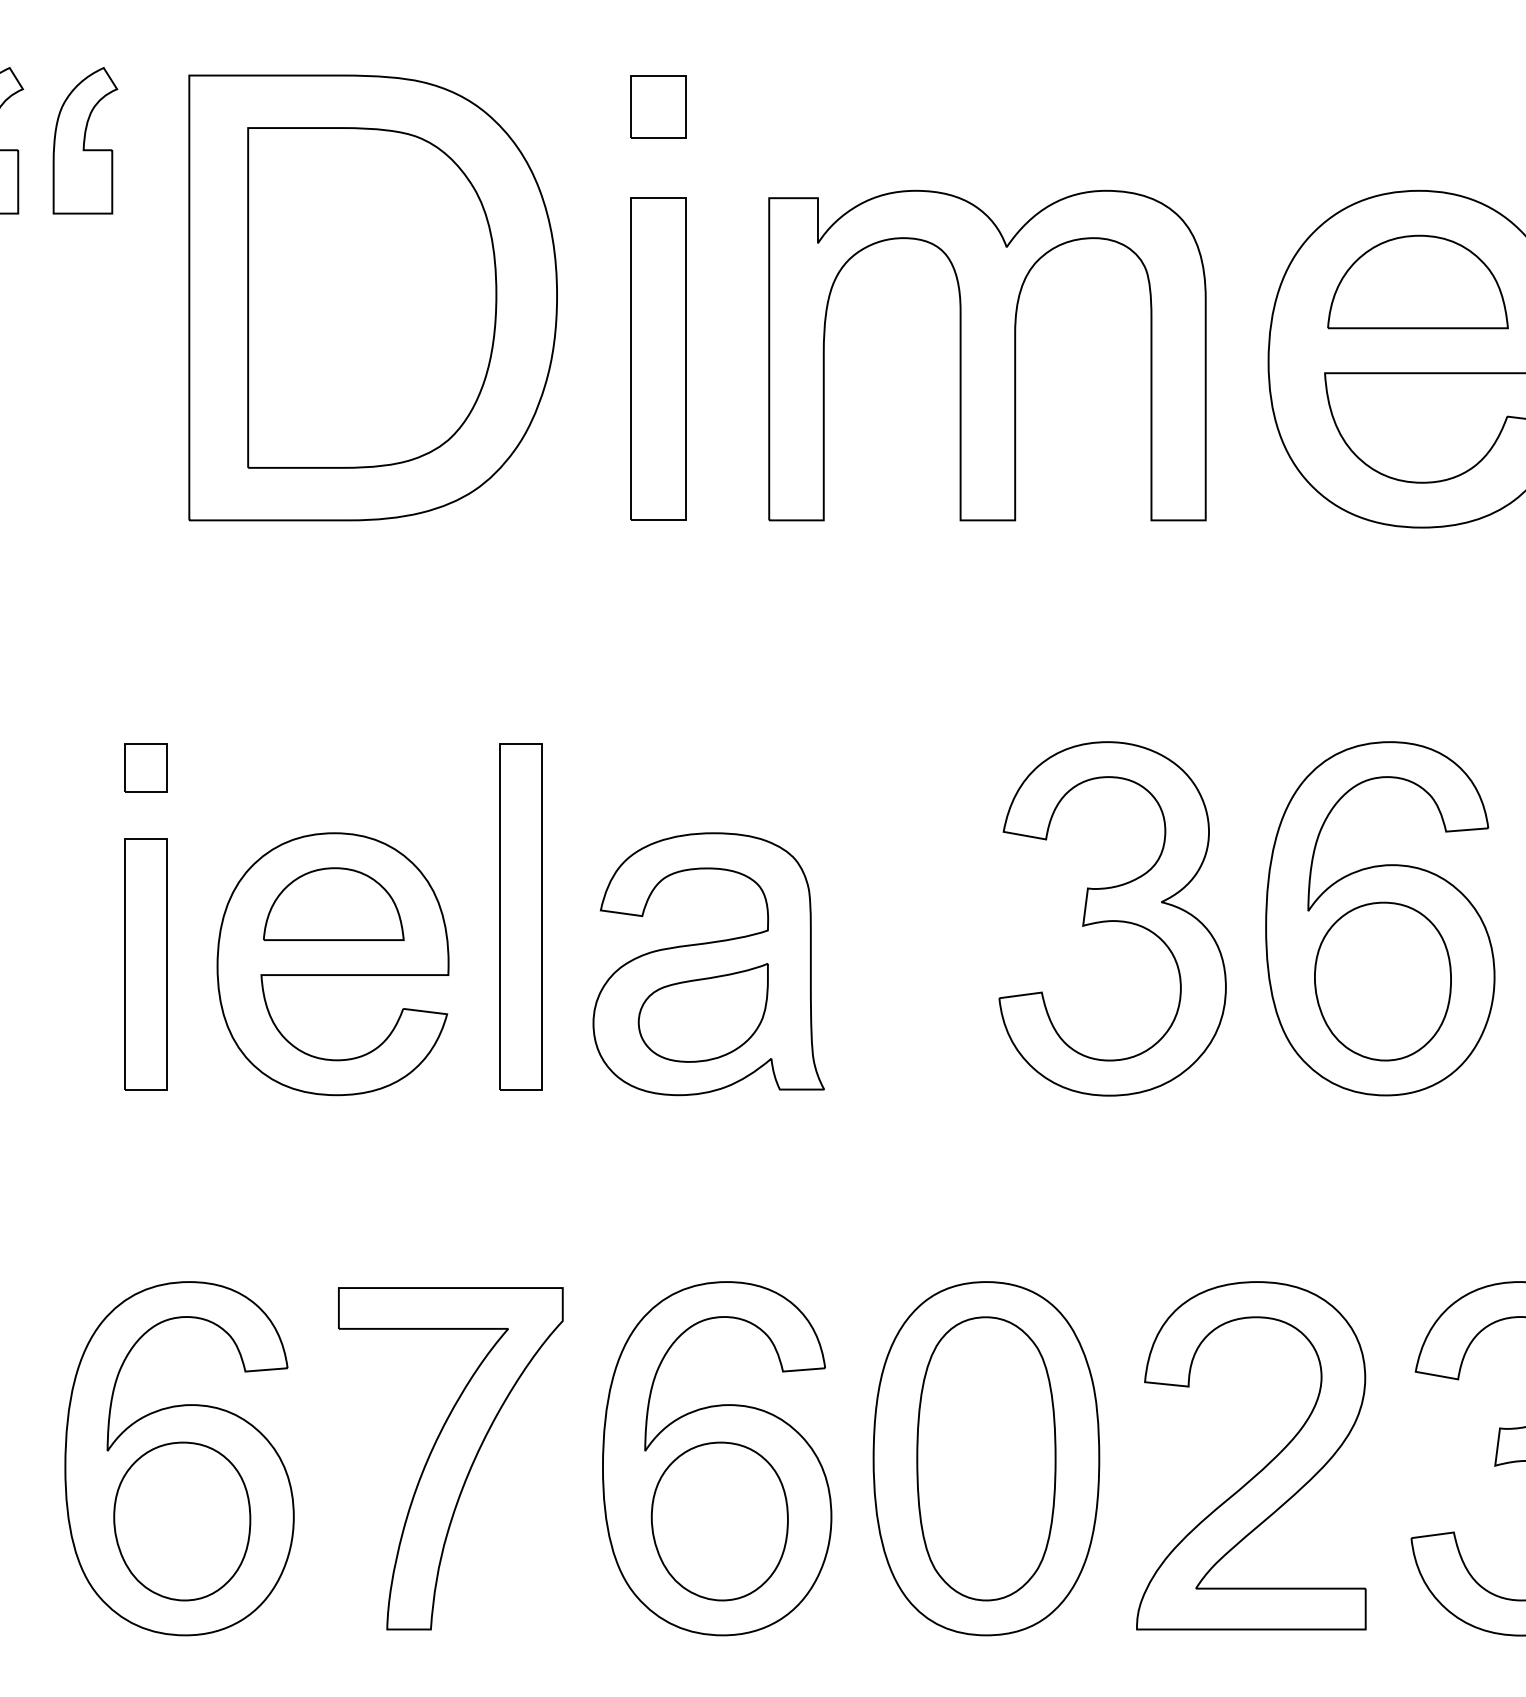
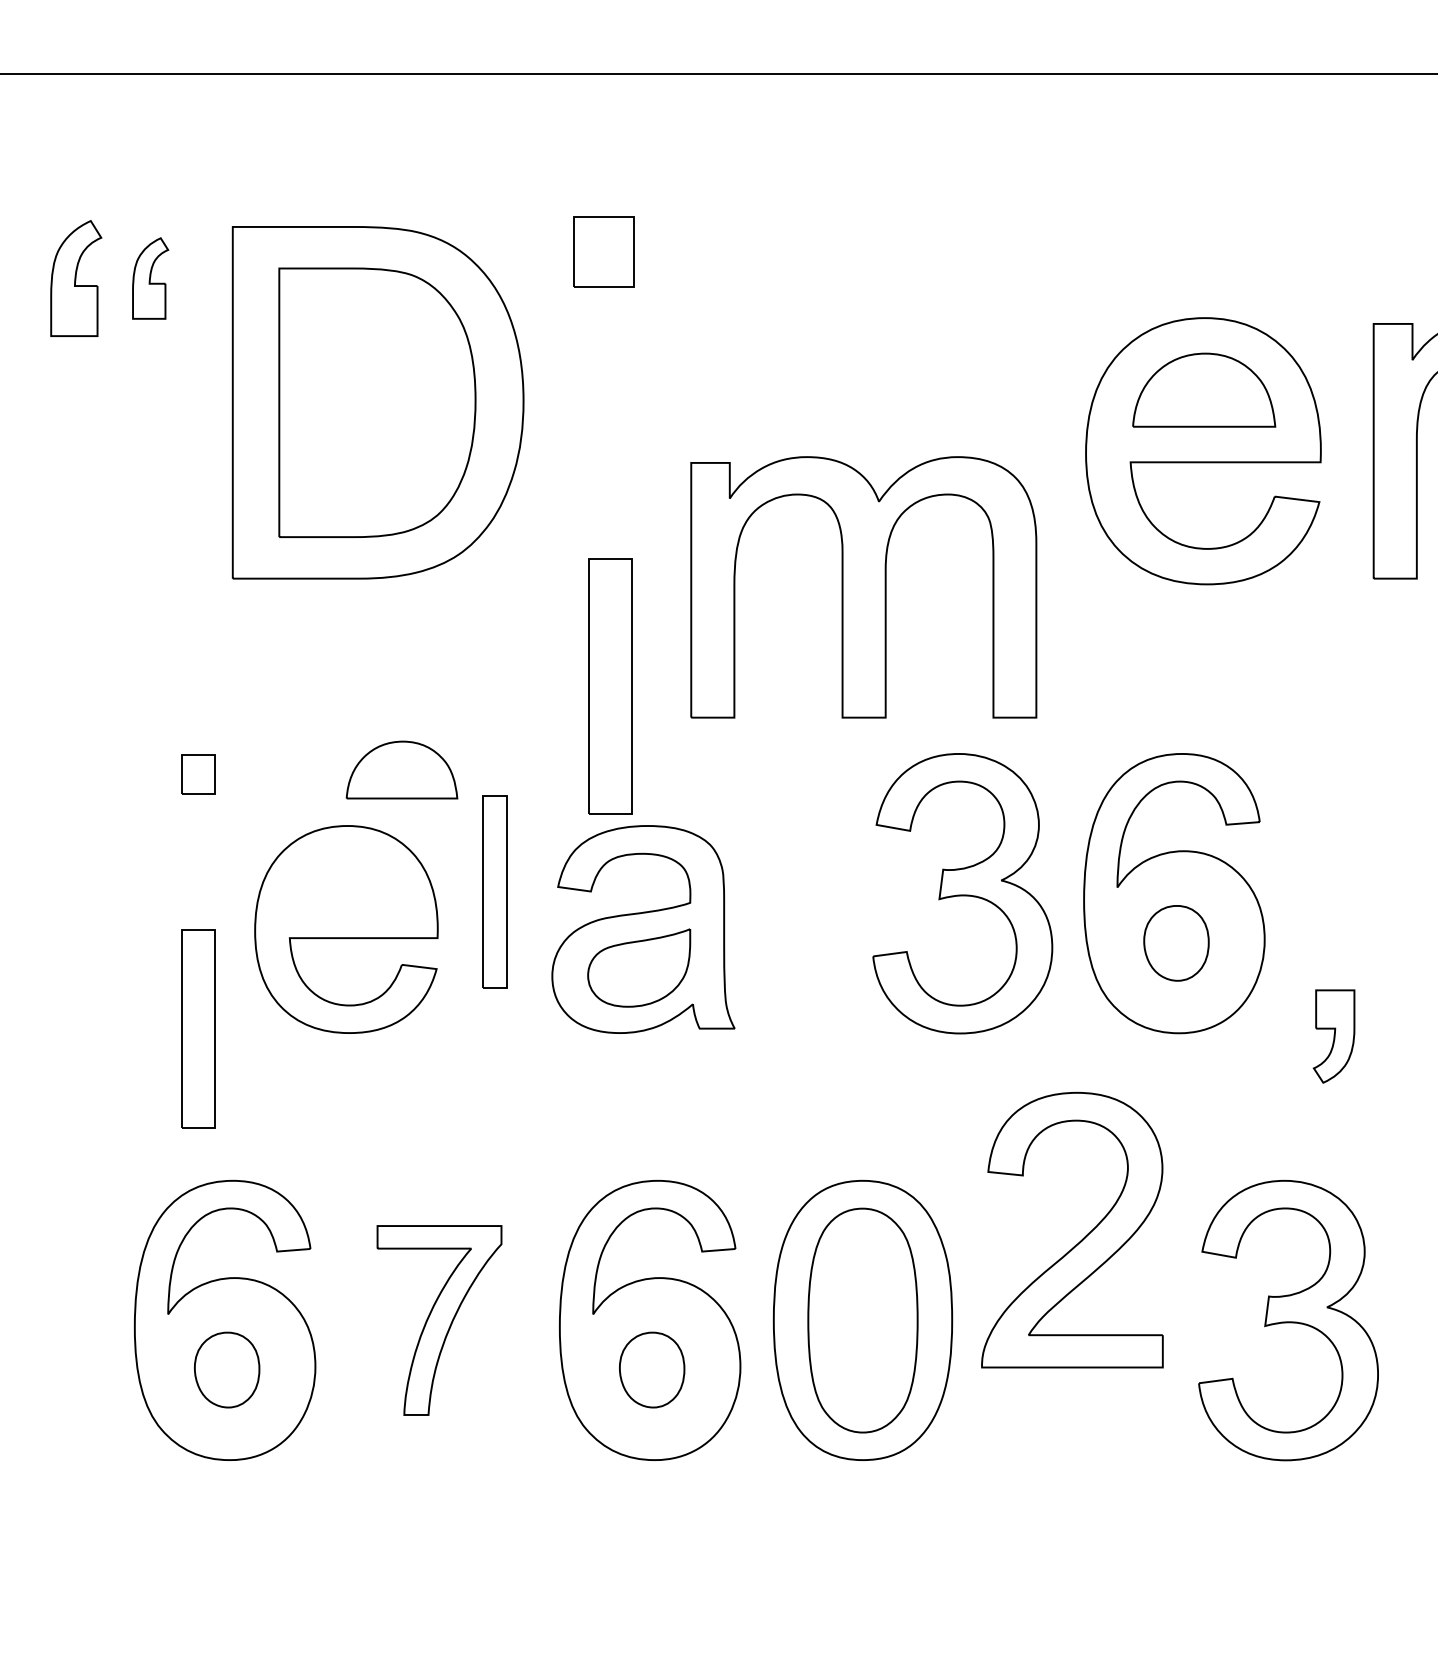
part: (658, 106) -> (603, 251), size x1.4
part: (85, 140) -> (150, 278), size x0.7
part: (987, 355) -> (863, 587), moved
part: (658, 359) -> (610, 686), moved
part: (333, 903) -> (401, 769), moved
part: (520, 916) -> (494, 891), size x0.7
part: (145, 964) -> (198, 1028), moved
part: (1383, 981) -> (1176, 943), size x0.6
part: (450, 1458) -> (439, 1320), size x0.7
part: (1264, 1466) -> (1082, 1238), moved
part: (181, 1520) -> (226, 1369), size x0.6
part: (718, 1520) -> (651, 1369), size x0.6

